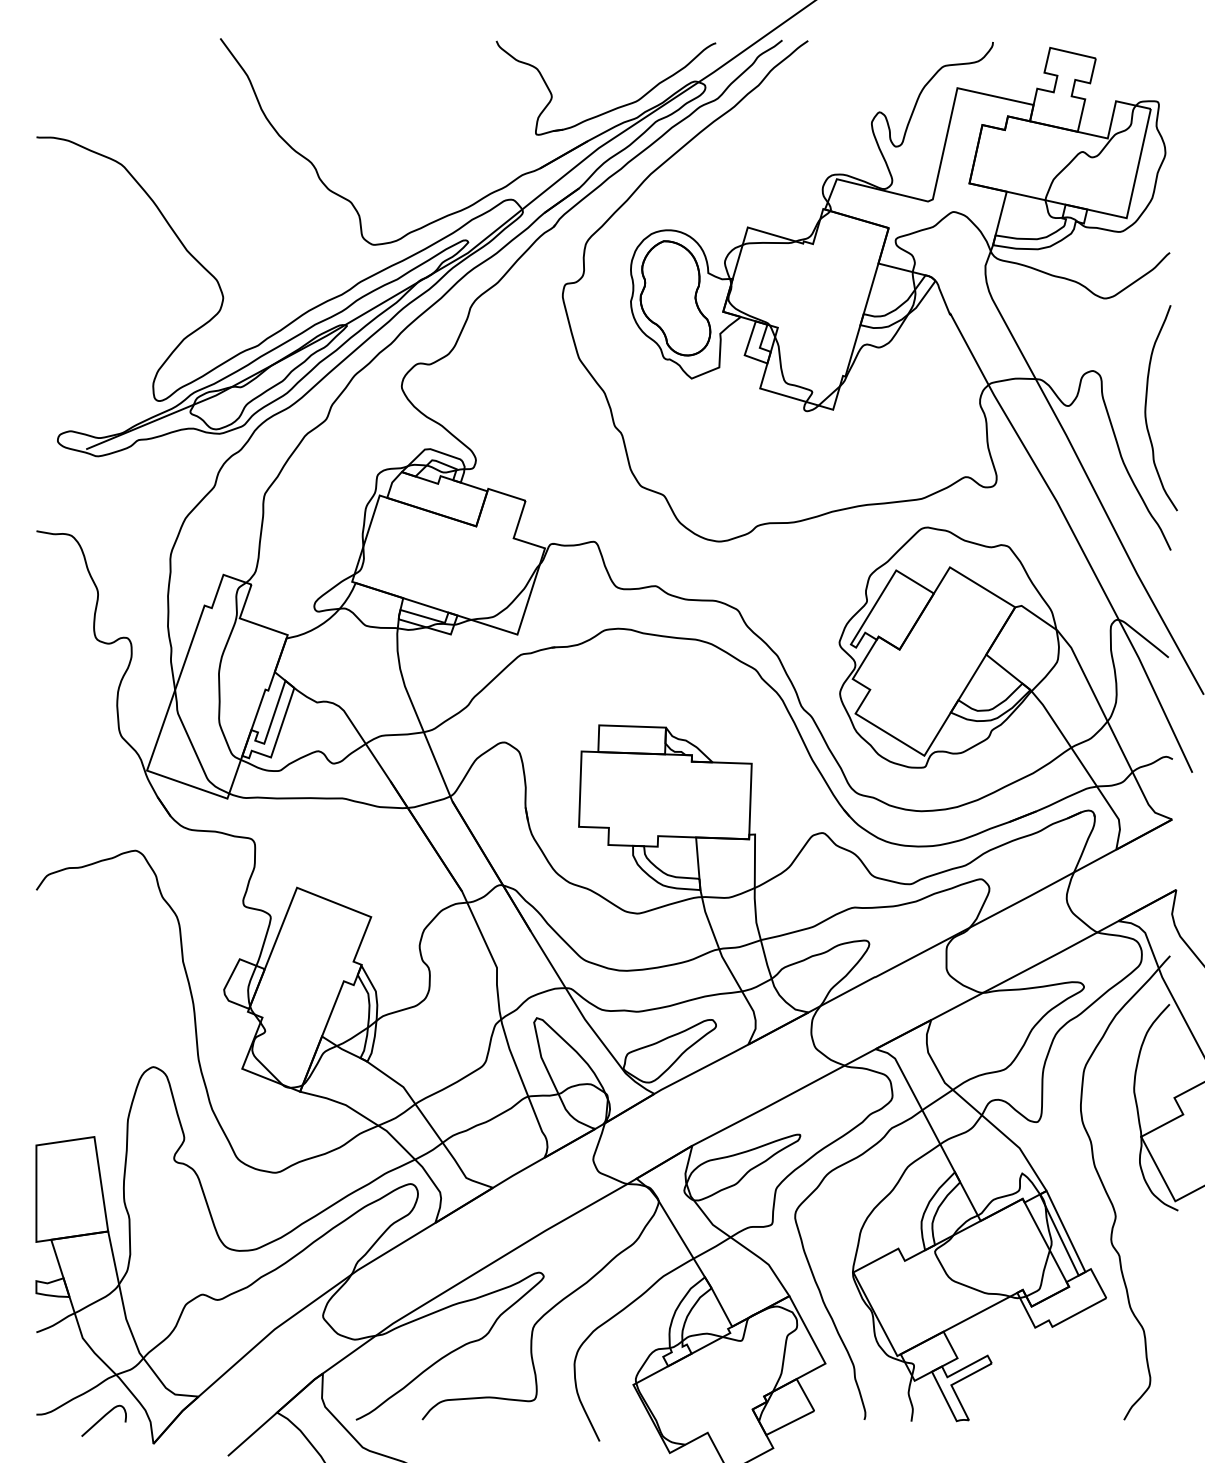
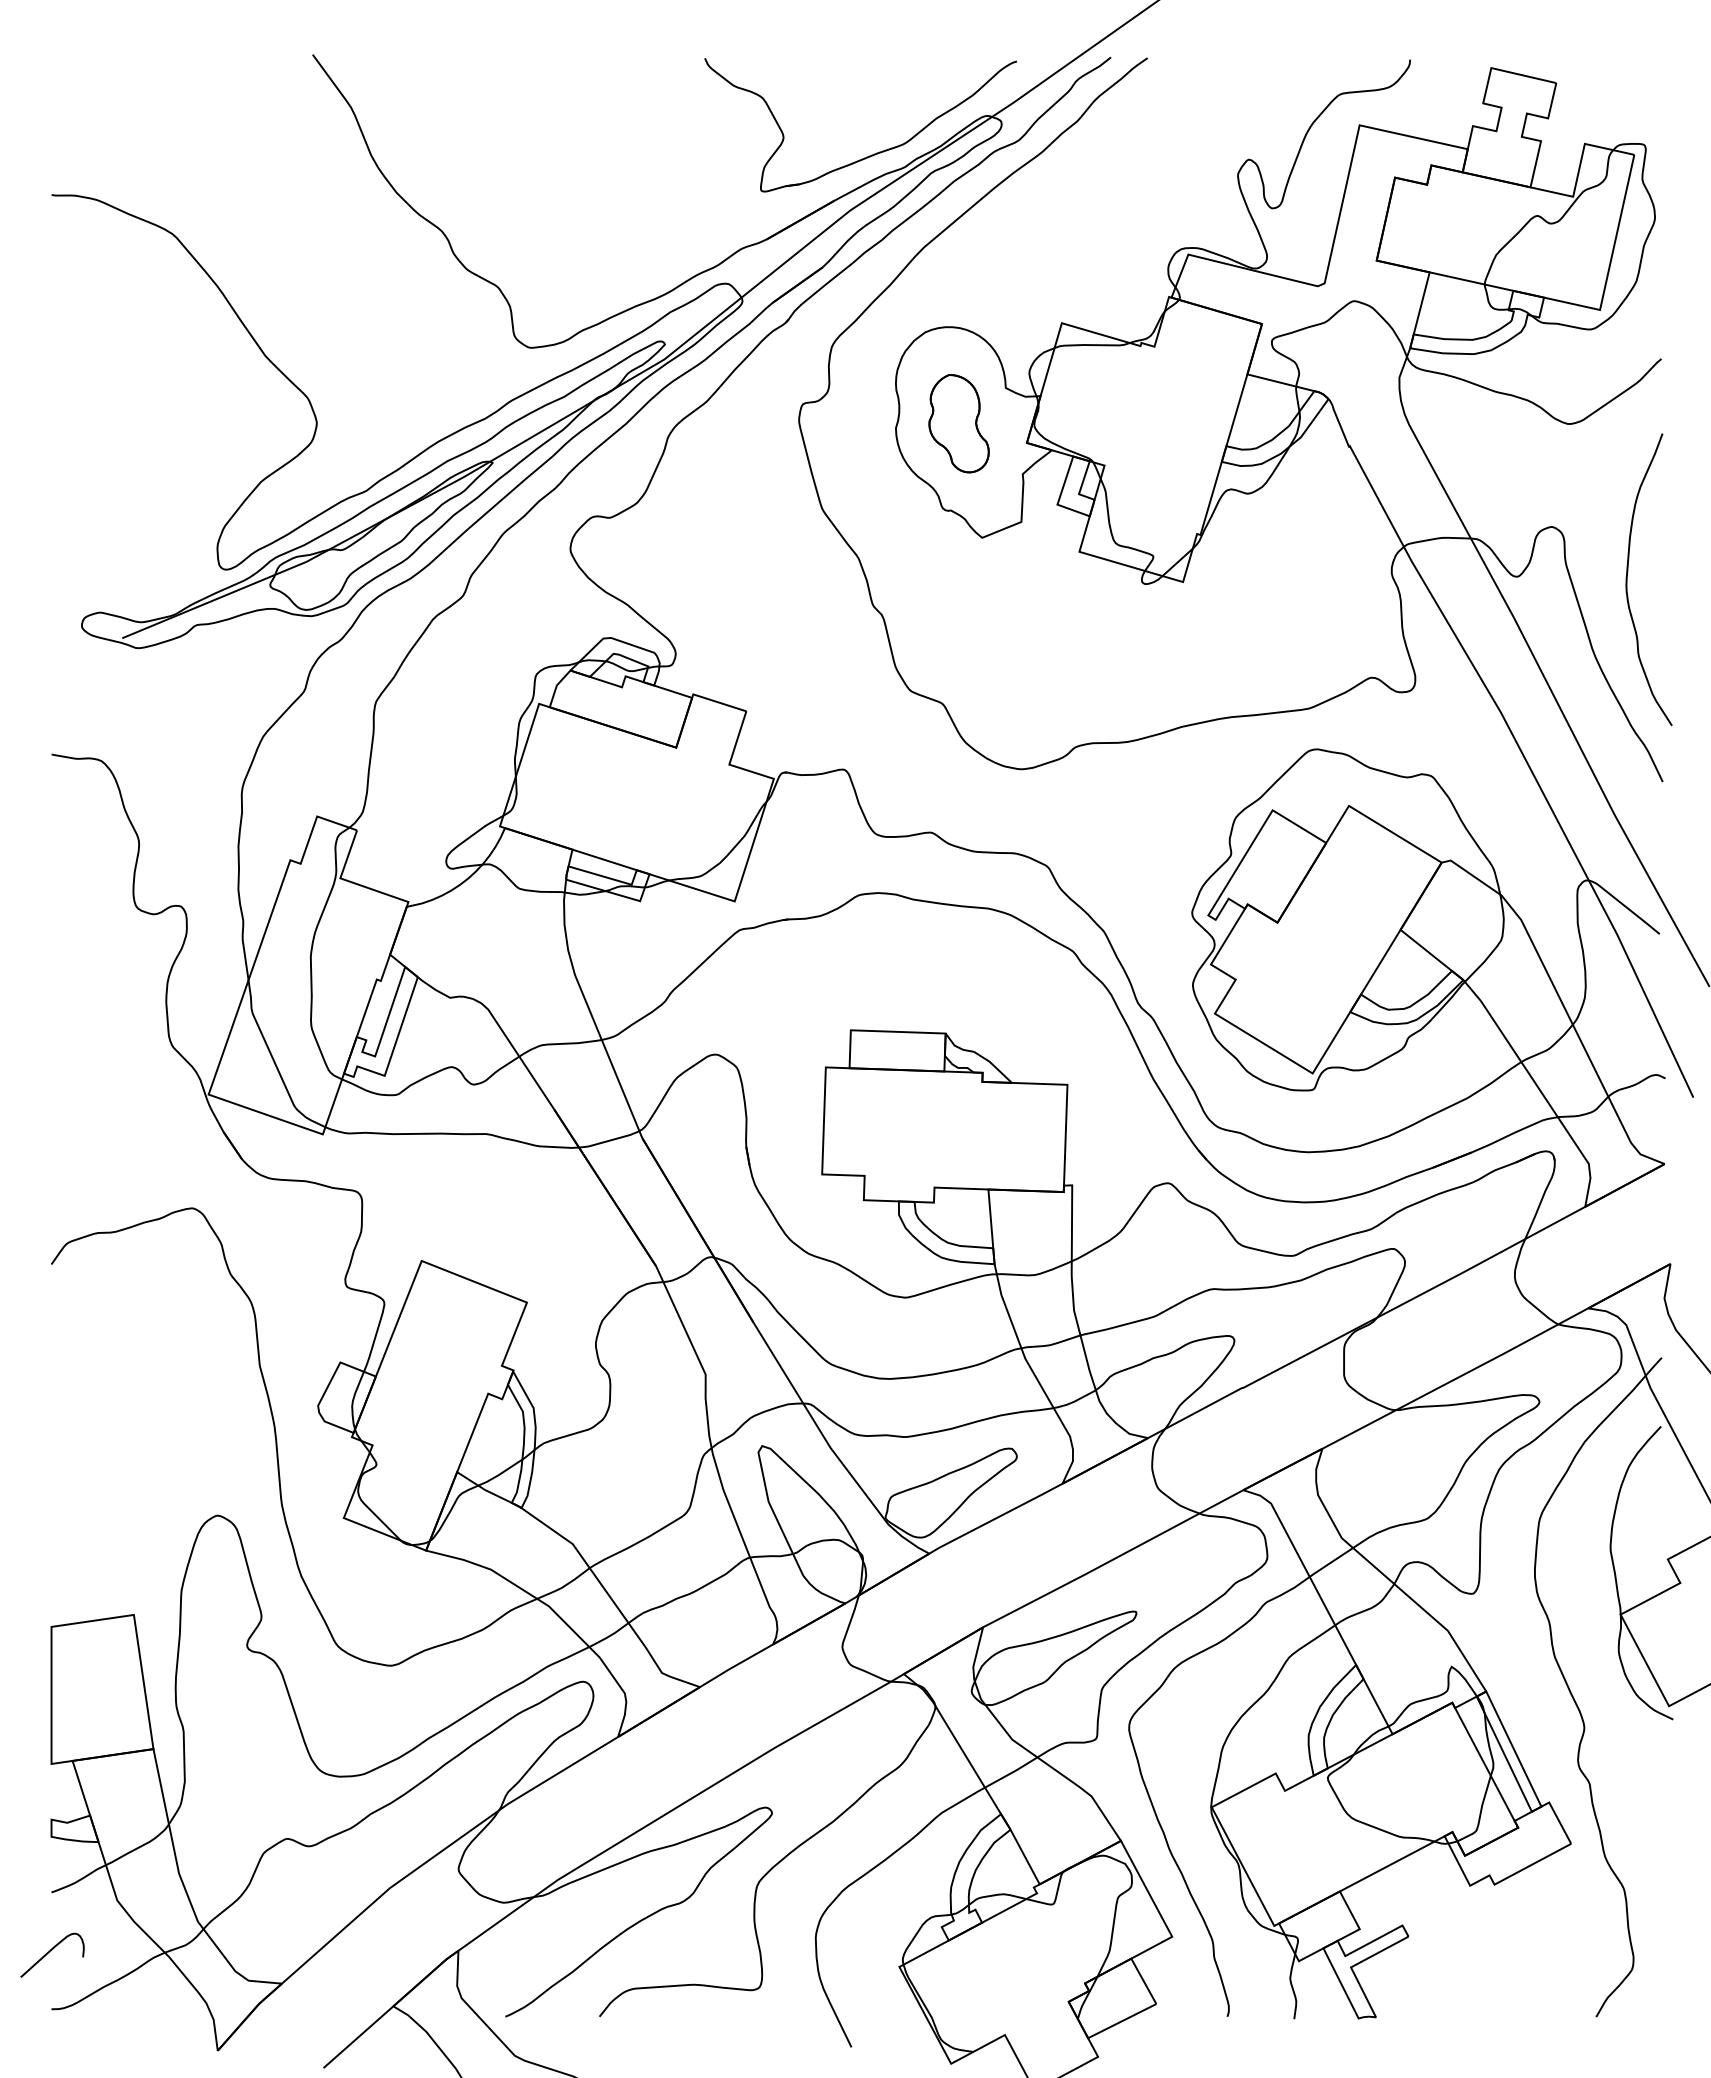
part: (675, 298) -> (958, 423), size x0.6
curve: (103, 1418) -> (51, 1951), moved

